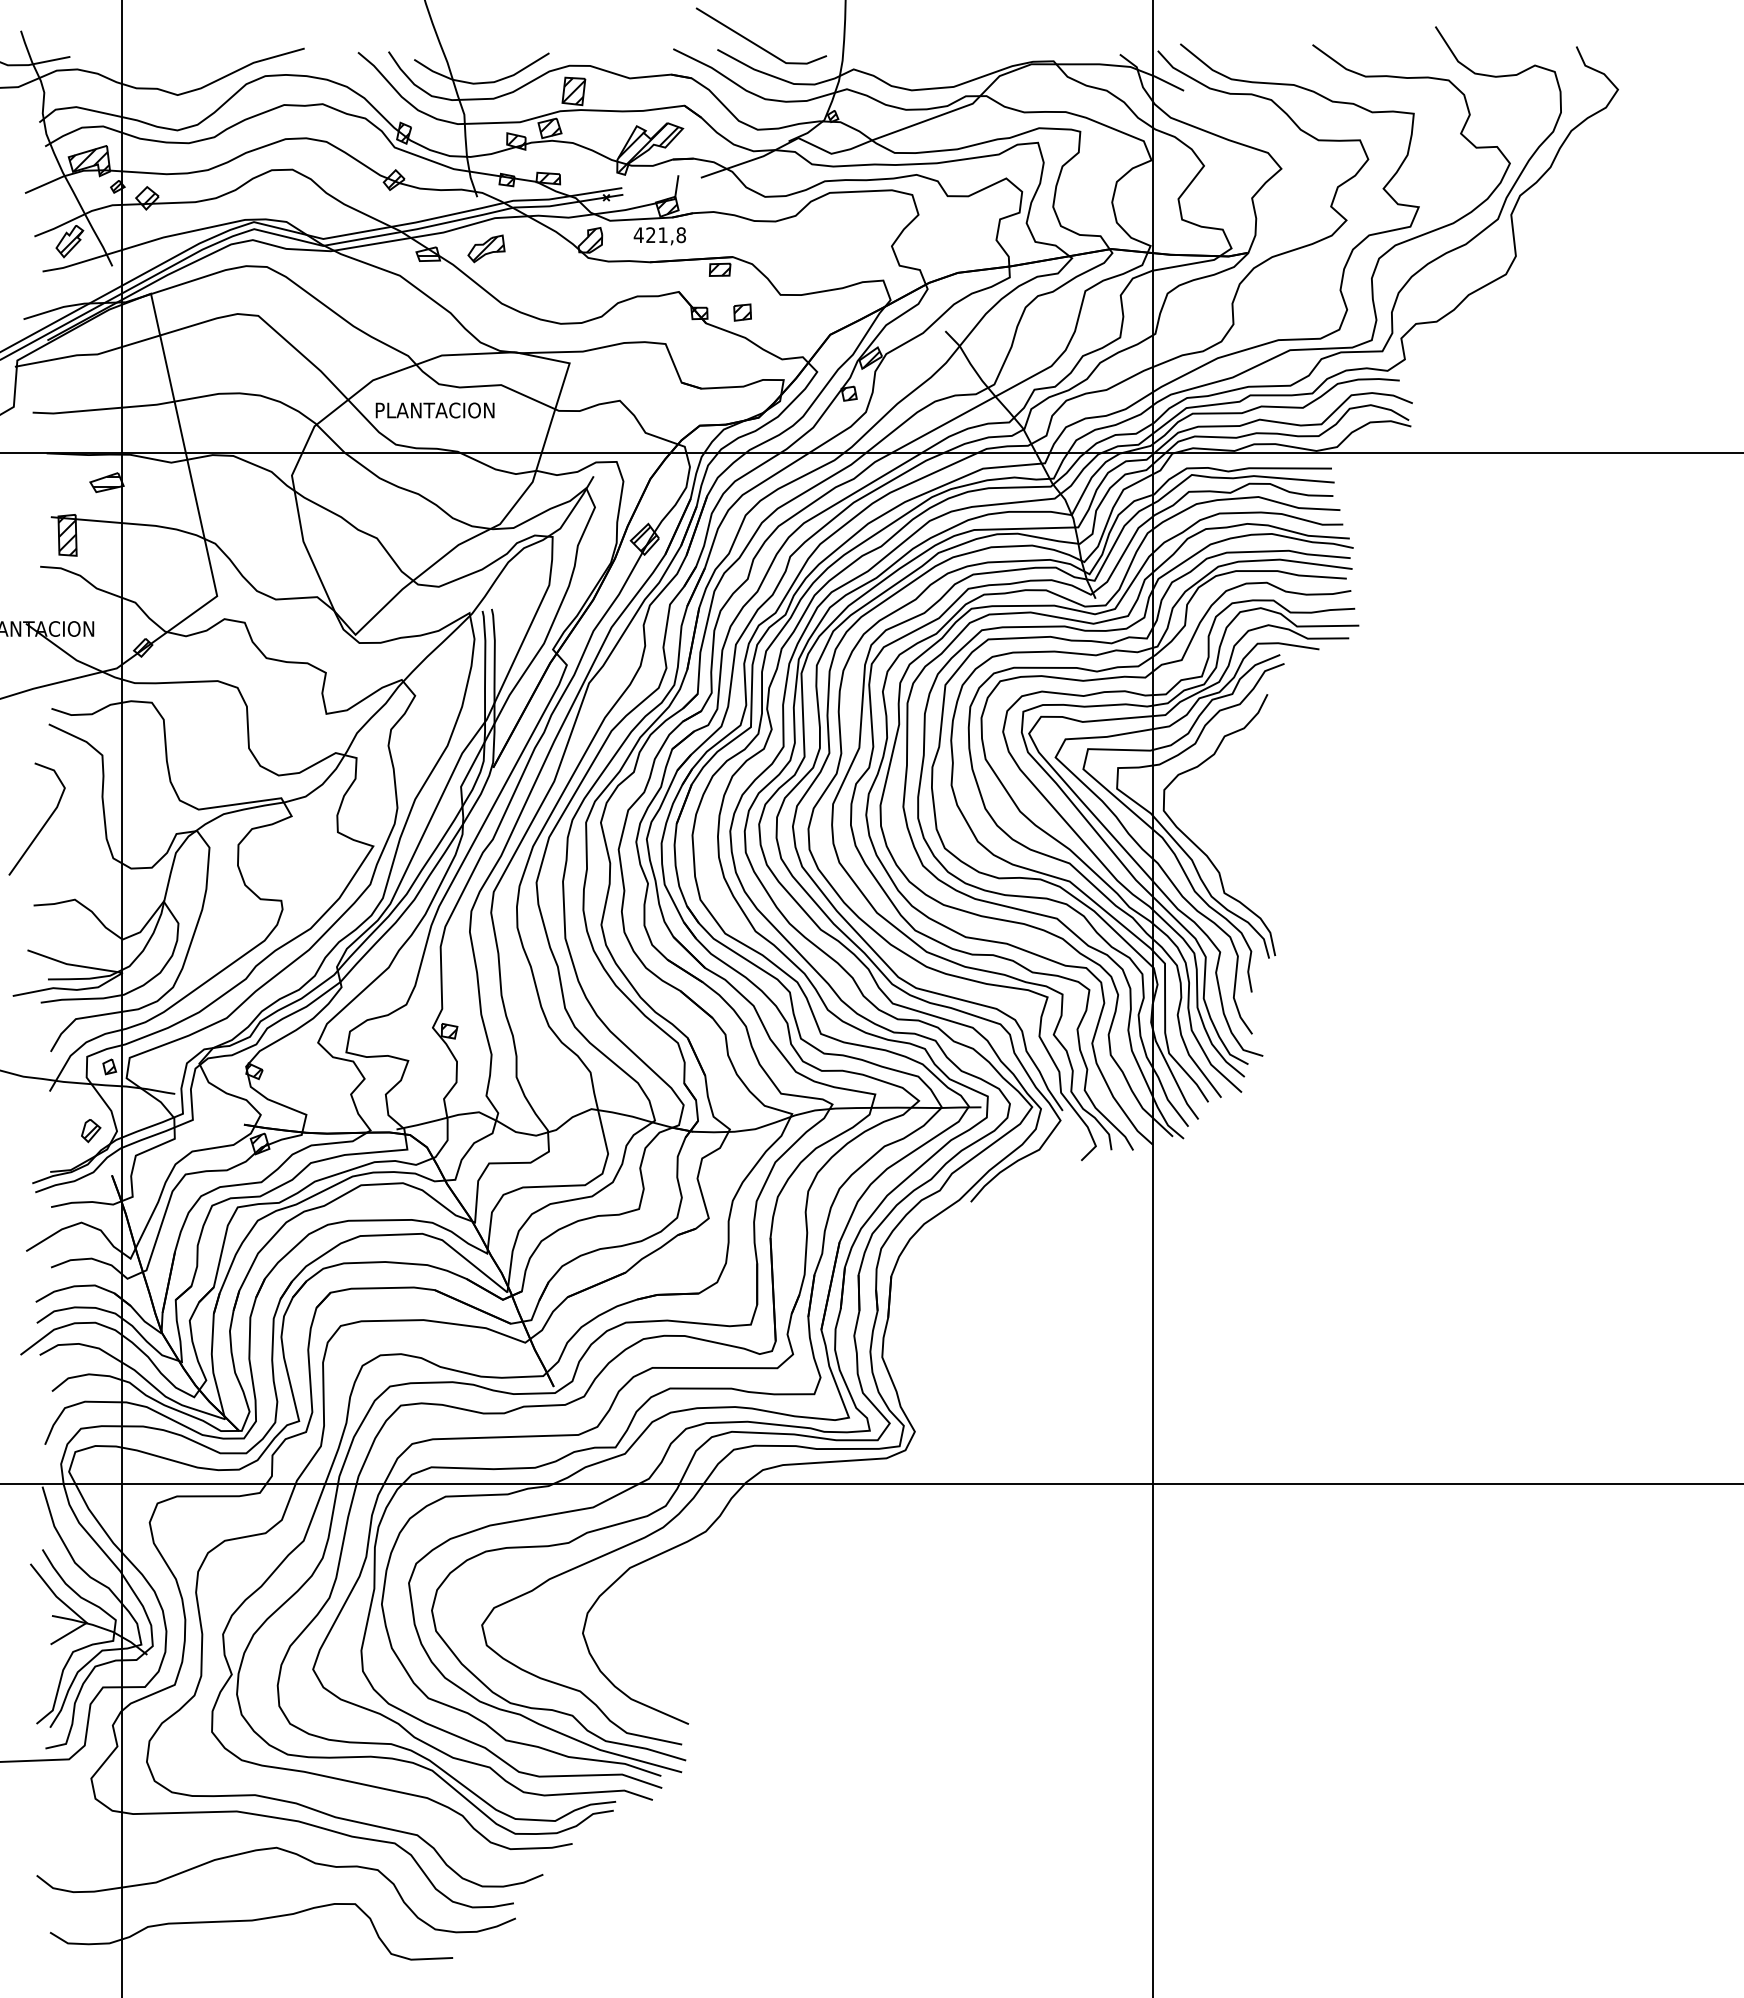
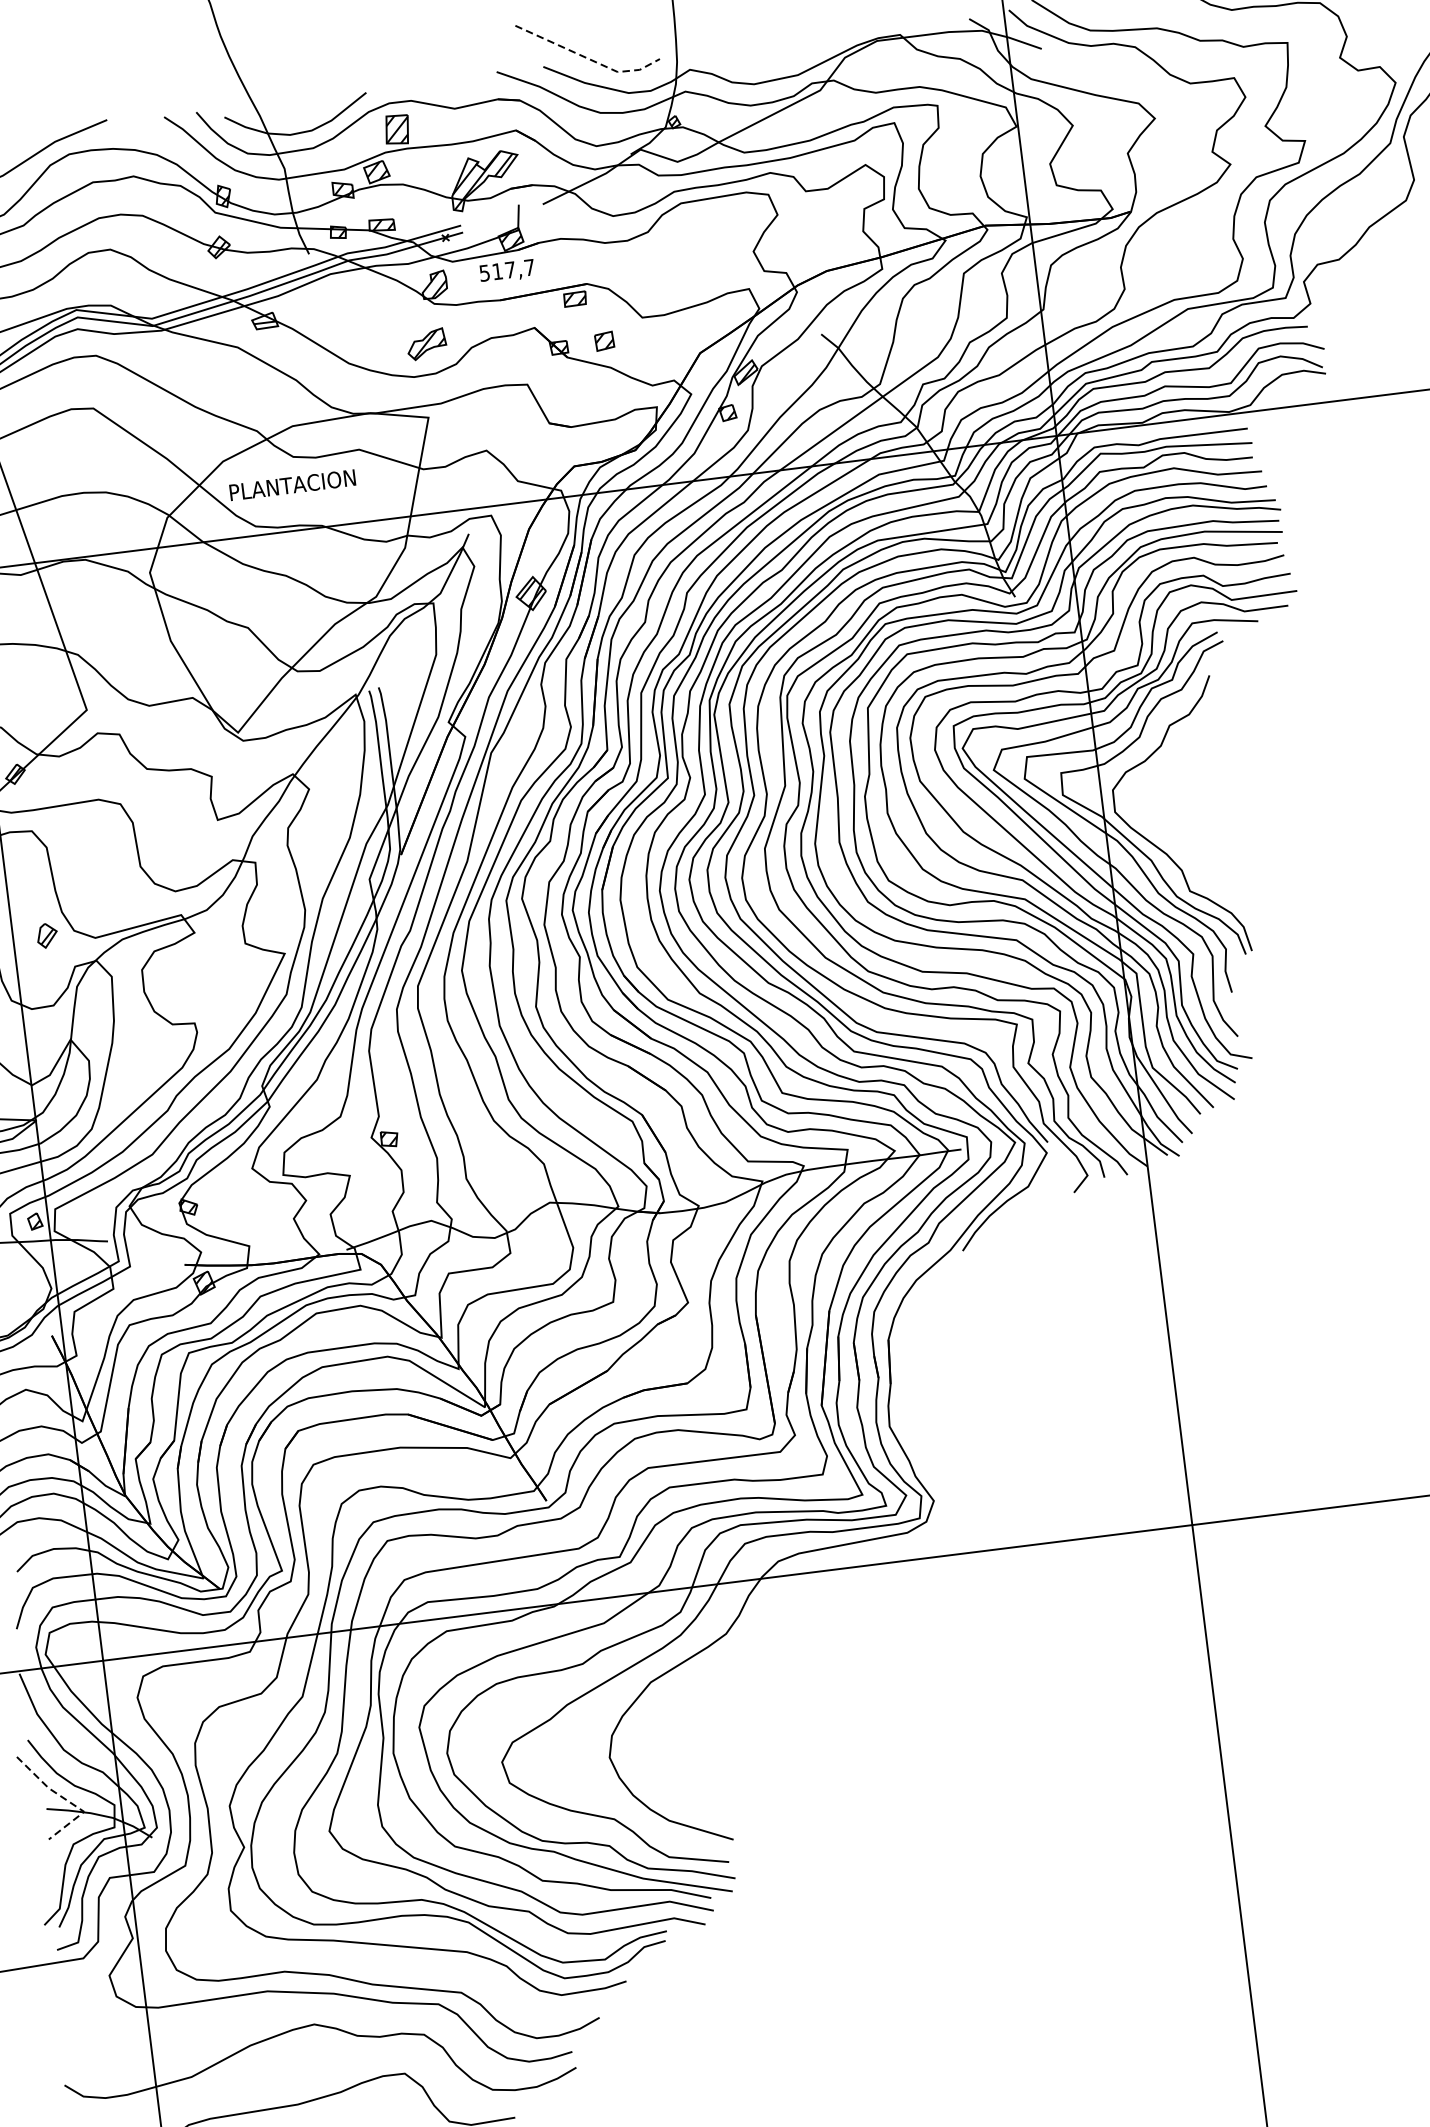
line: (760, 47) -> (588, 58), solid -> dashed
text: (659, 235) -> (506, 270), 421,8 -> 517,7
part: (486, 248) -> (426, 344), moved
part: (91, 1131) -> (47, 936), moved
line: (72, 1610) -> (67, 1800), solid -> dashed

